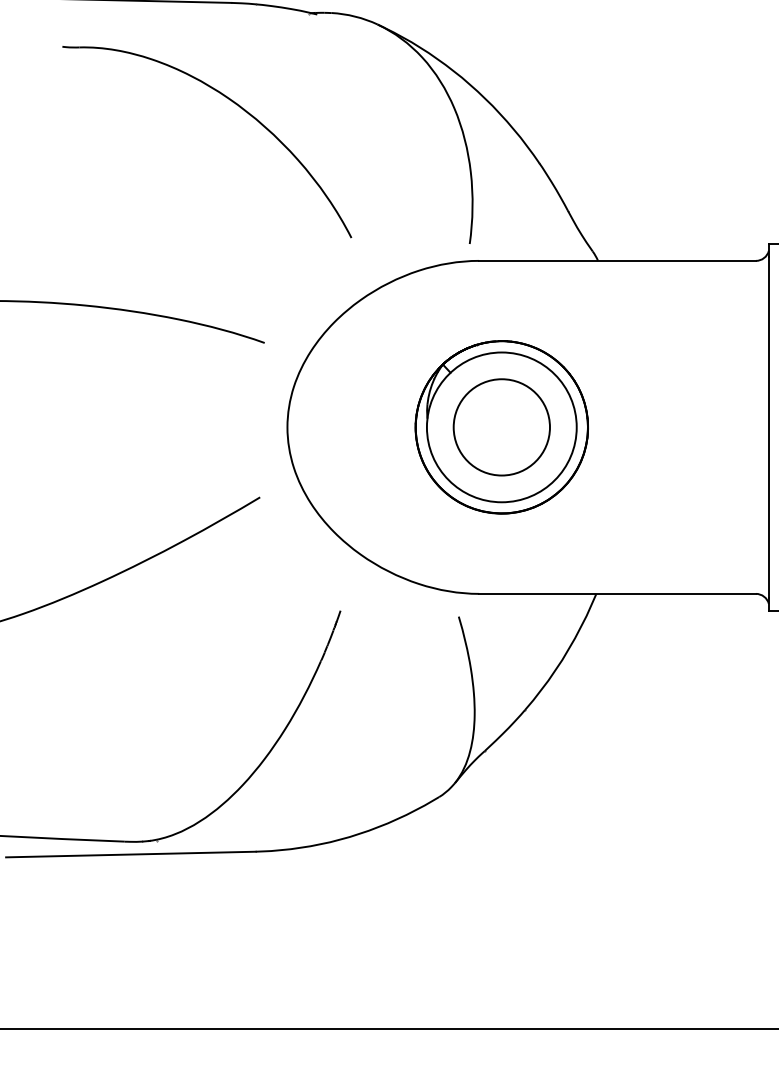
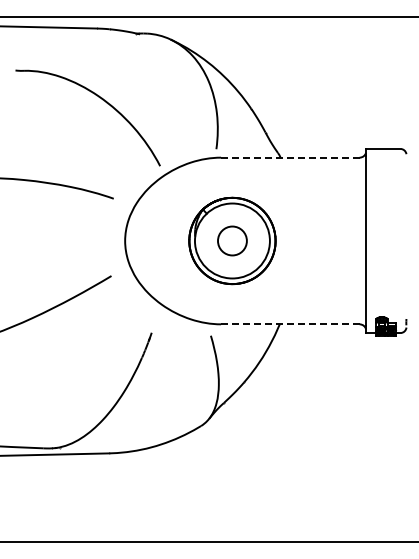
part: (230, 102) -> (99, 98), moved
line: (615, 260) -> (289, 157), solid -> dashed
circle: (501, 426) -> (232, 240), size x0.6
line: (615, 594) -> (289, 324), solid -> dashed

